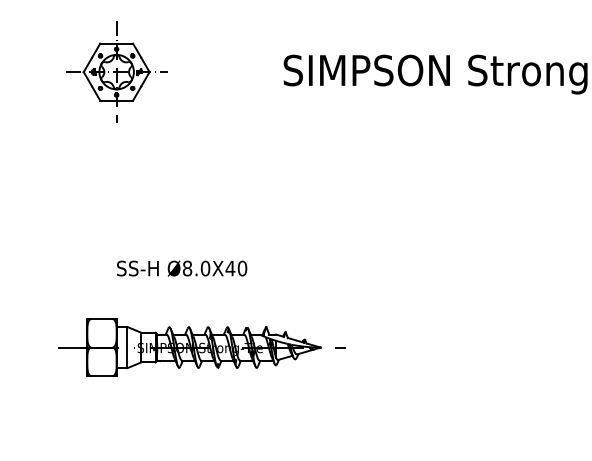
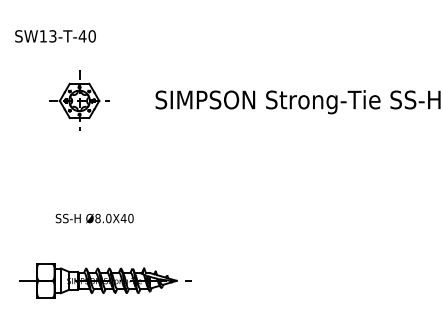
part: (116, 71) -> (79, 100), moved
part: (201, 346) -> (105, 280), moved

